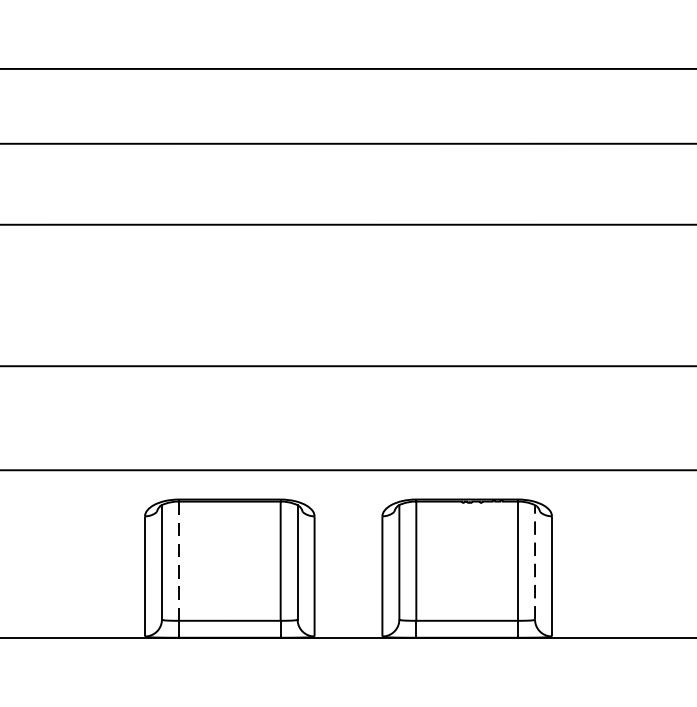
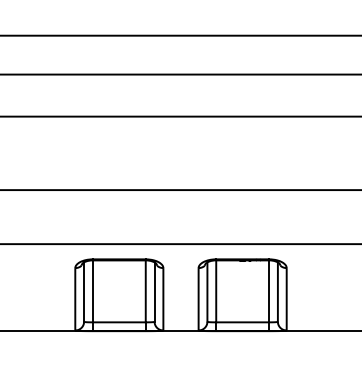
line: (178, 561) -> (92, 291), dashed -> solid
line: (534, 561) -> (277, 291), dashed -> solid

